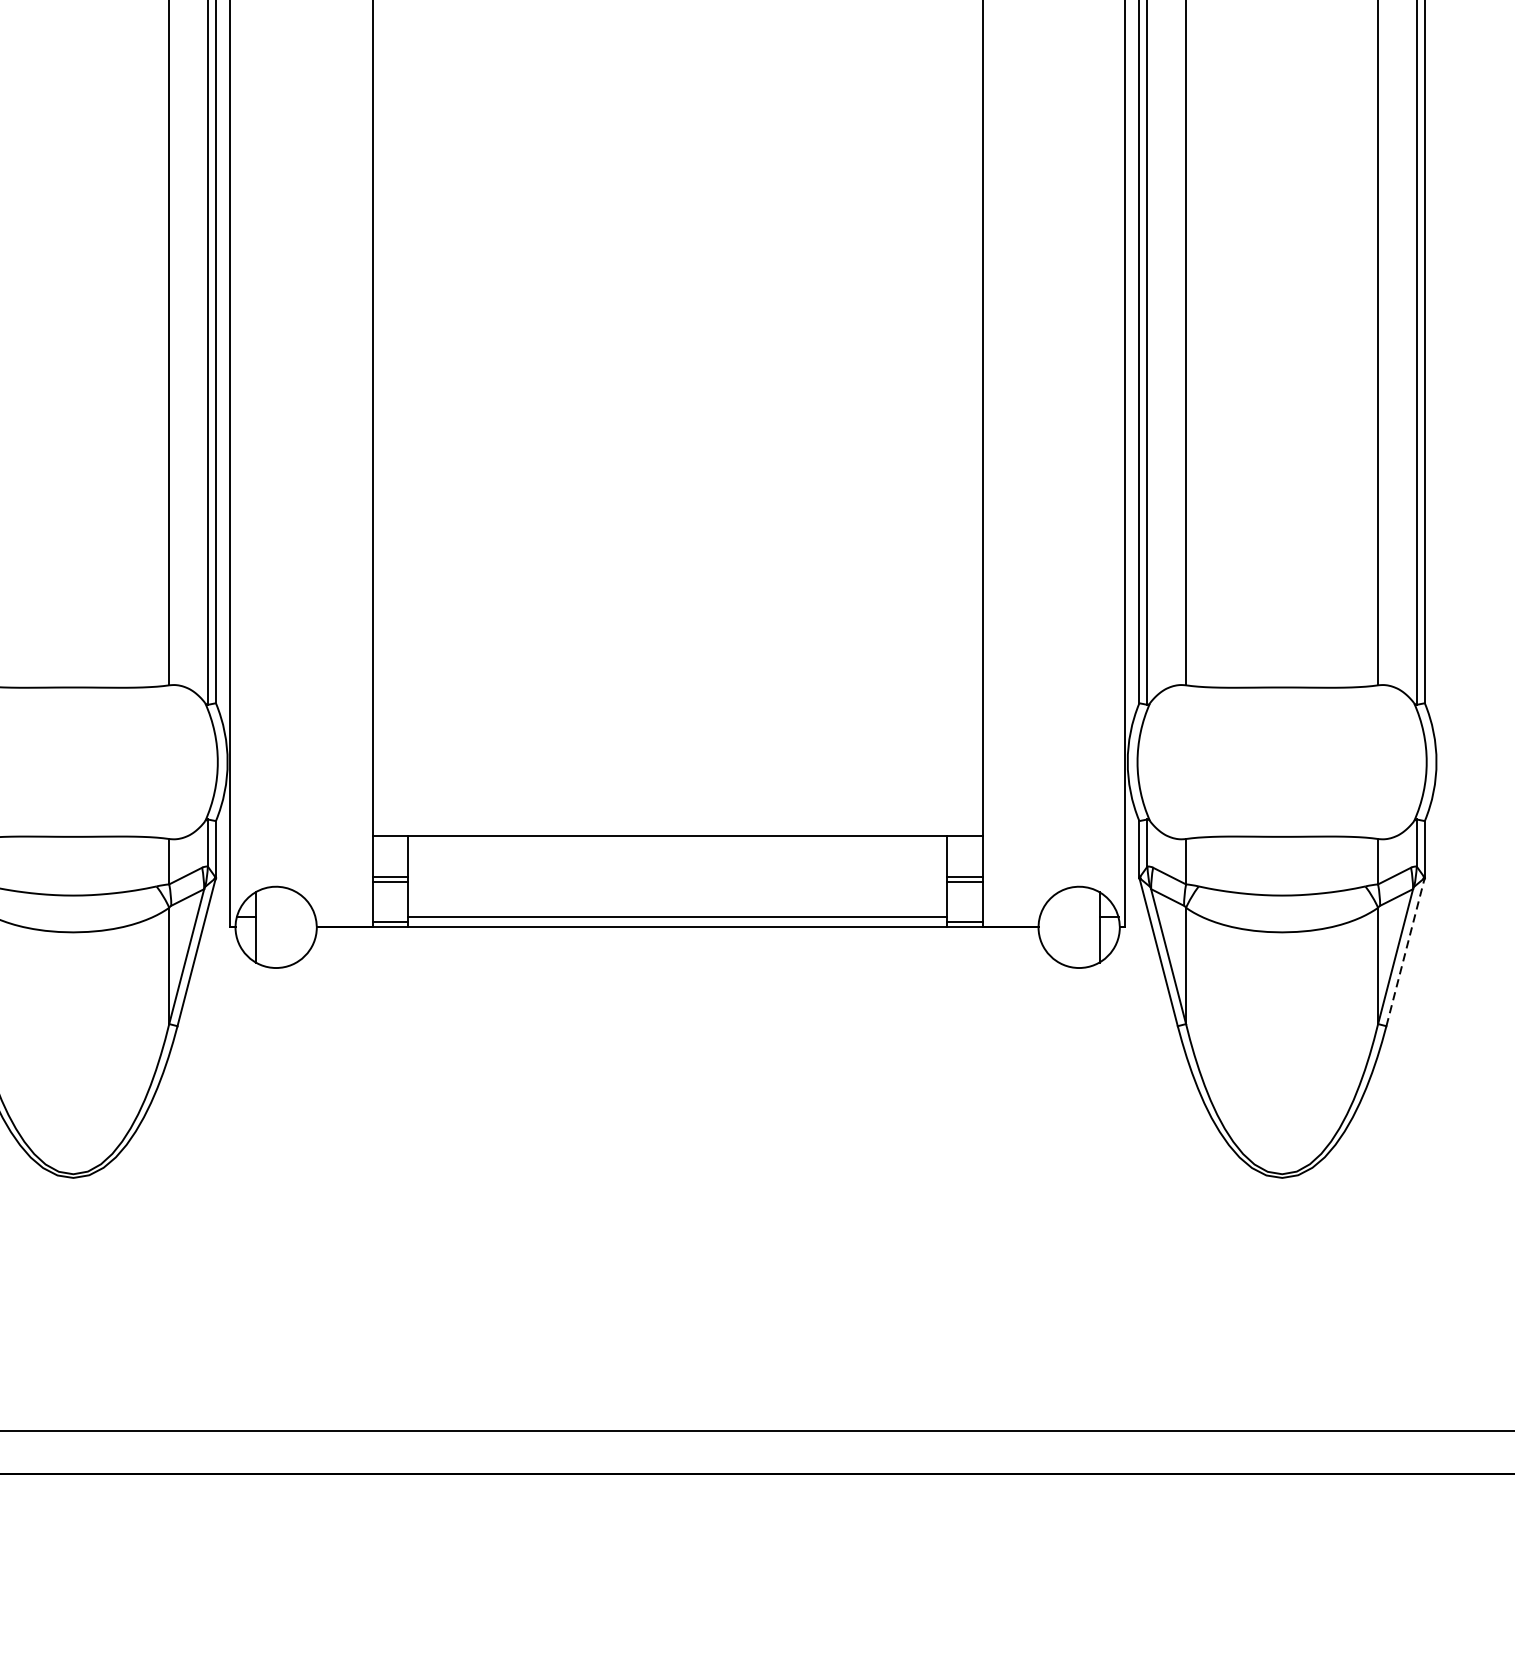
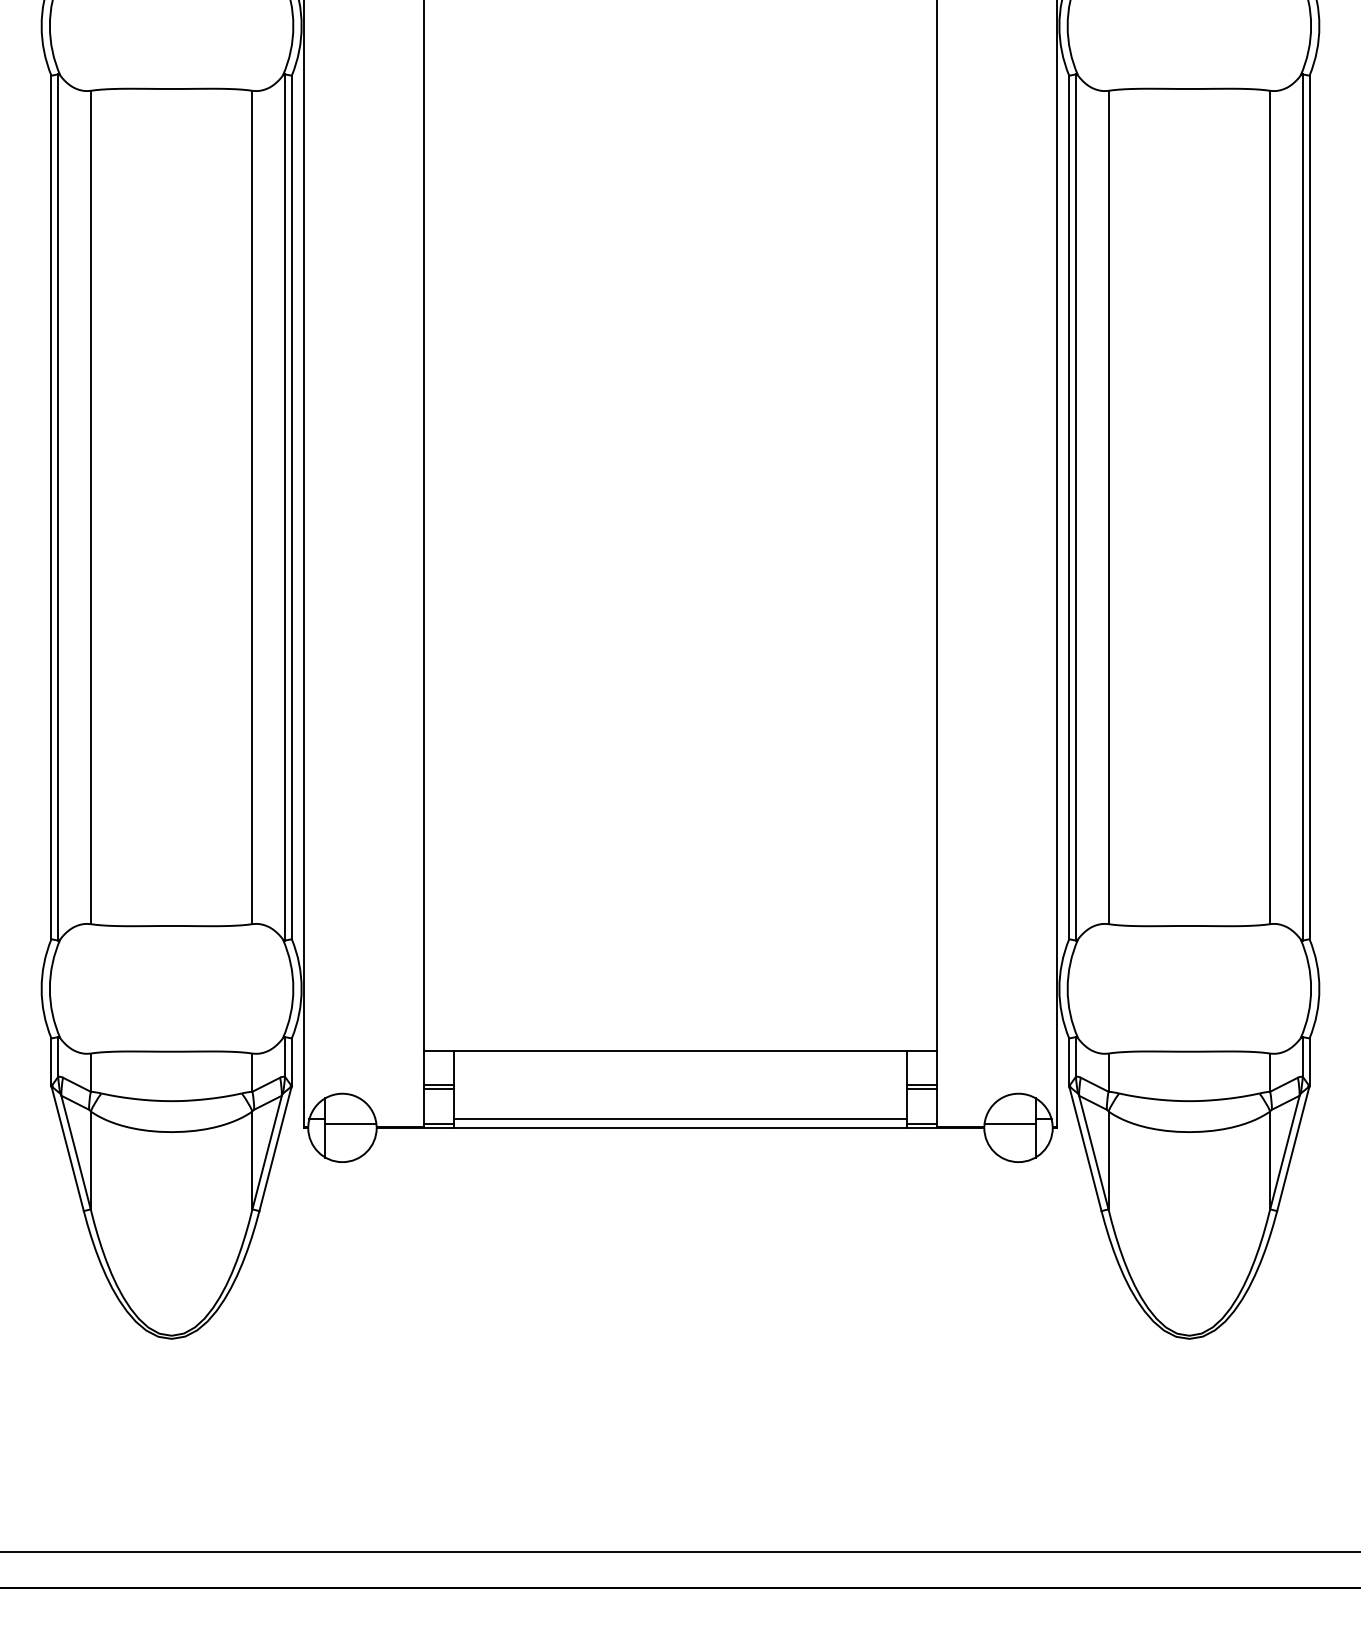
line: (285, 922) -> (350, 1123), added
line: (1068, 922) -> (1009, 1123), added
line: (1405, 952) -> (1293, 1149), dashed -> solid

